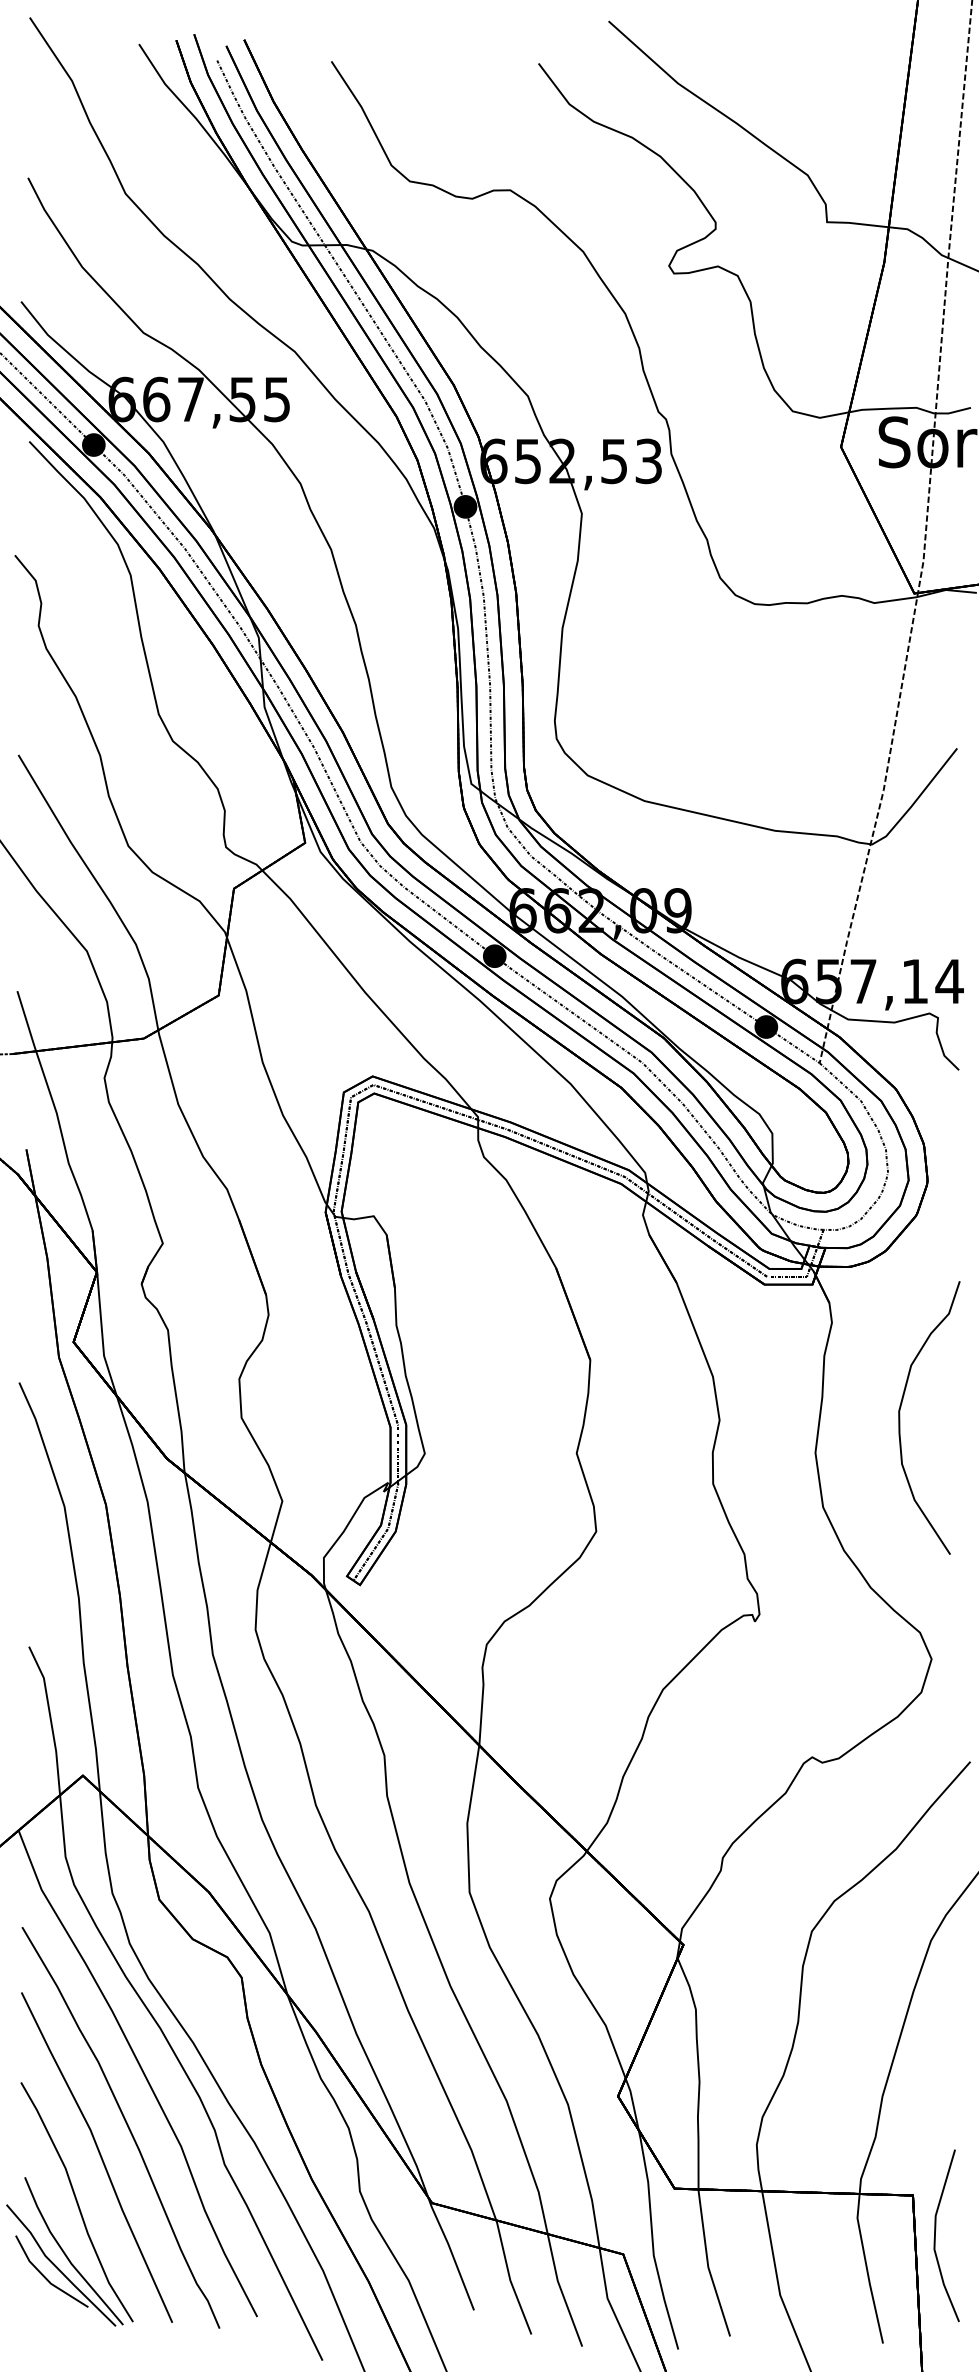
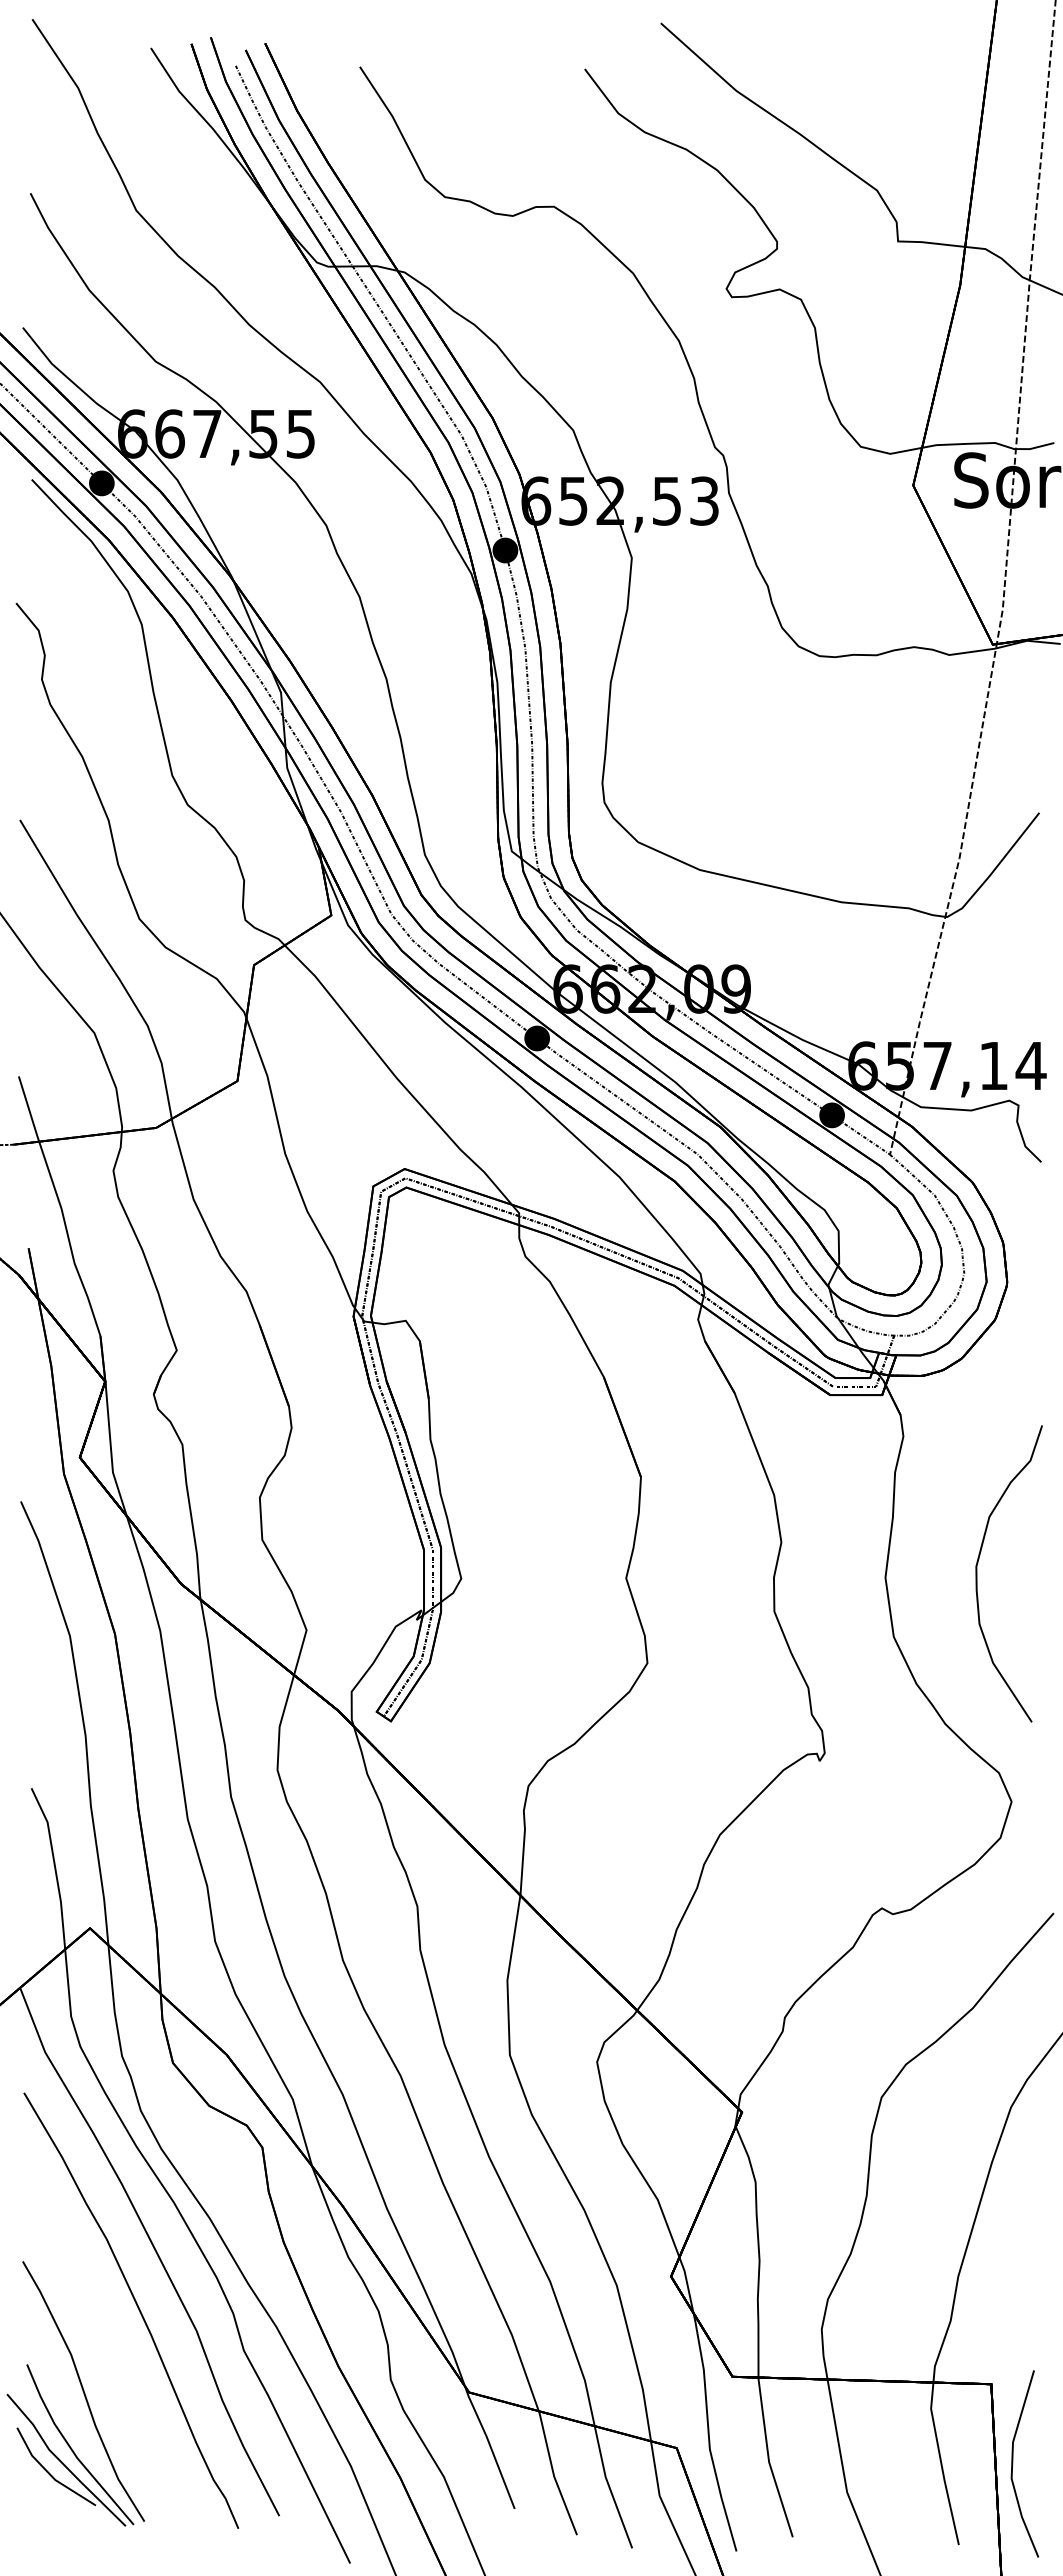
curve: (900, 1417) -> (977, 1573), moved
line: (99, 2156) -> (108, 2341), removed
line: (936, 2235) -> (1013, 2463), moved

